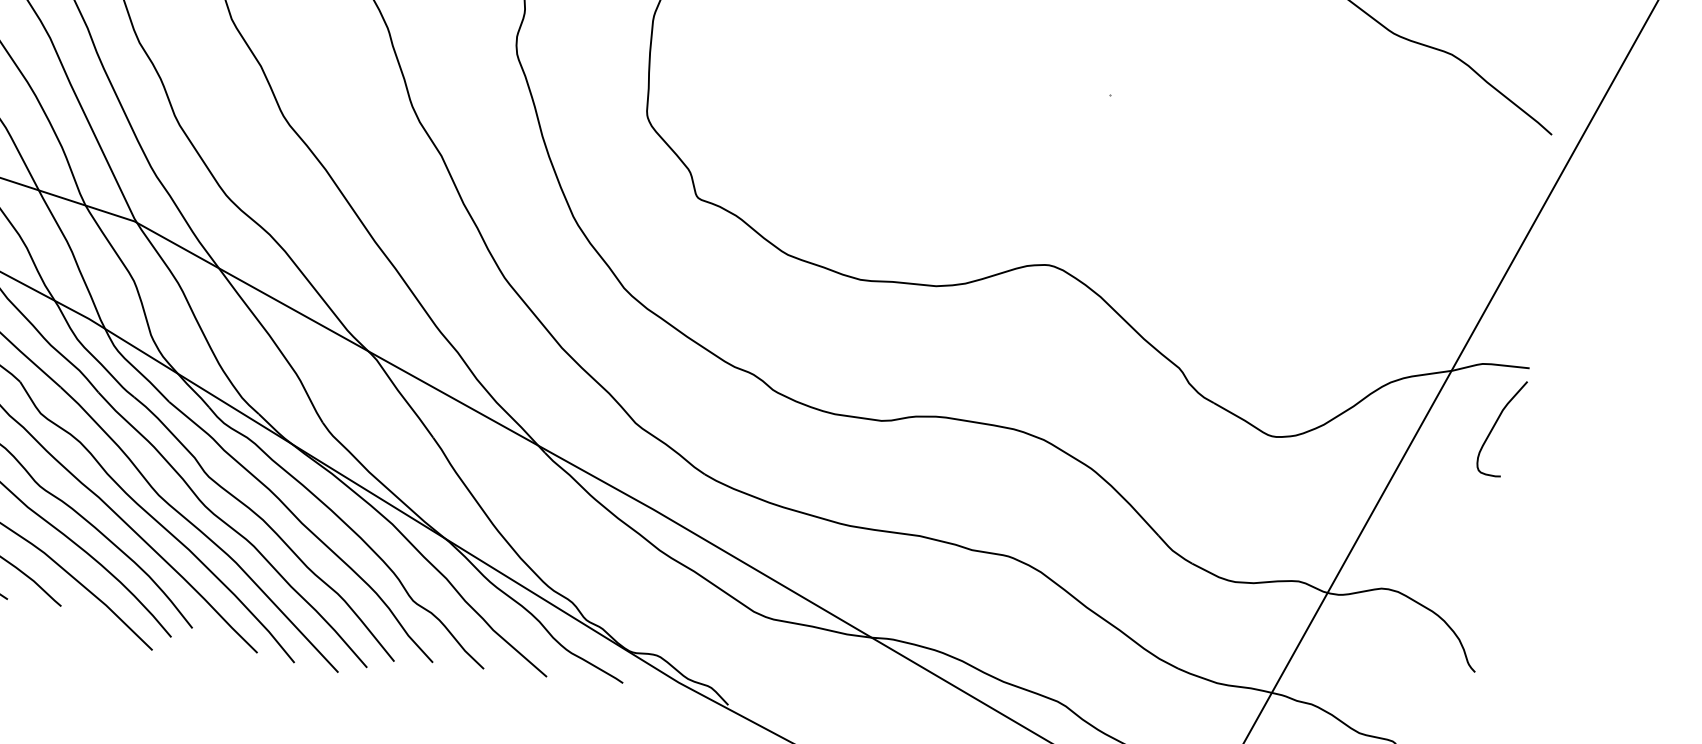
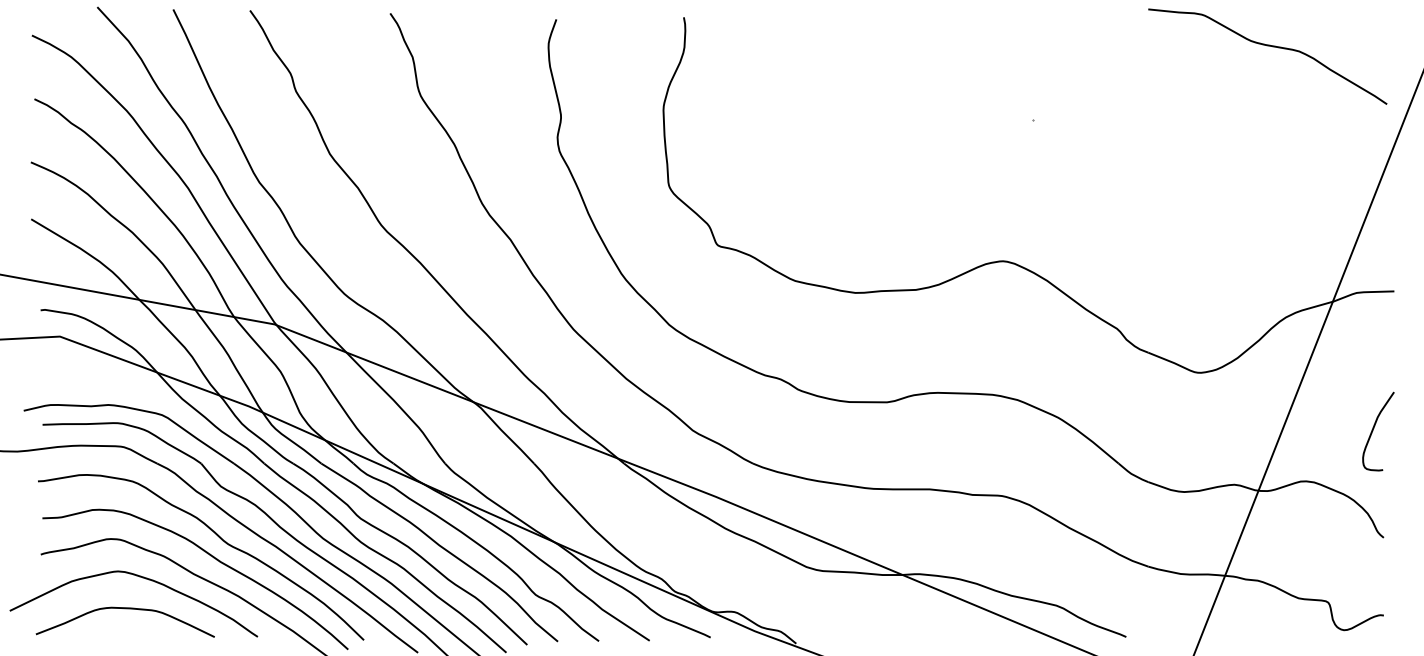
curve: (1497, 423) -> (1374, 428), moved

